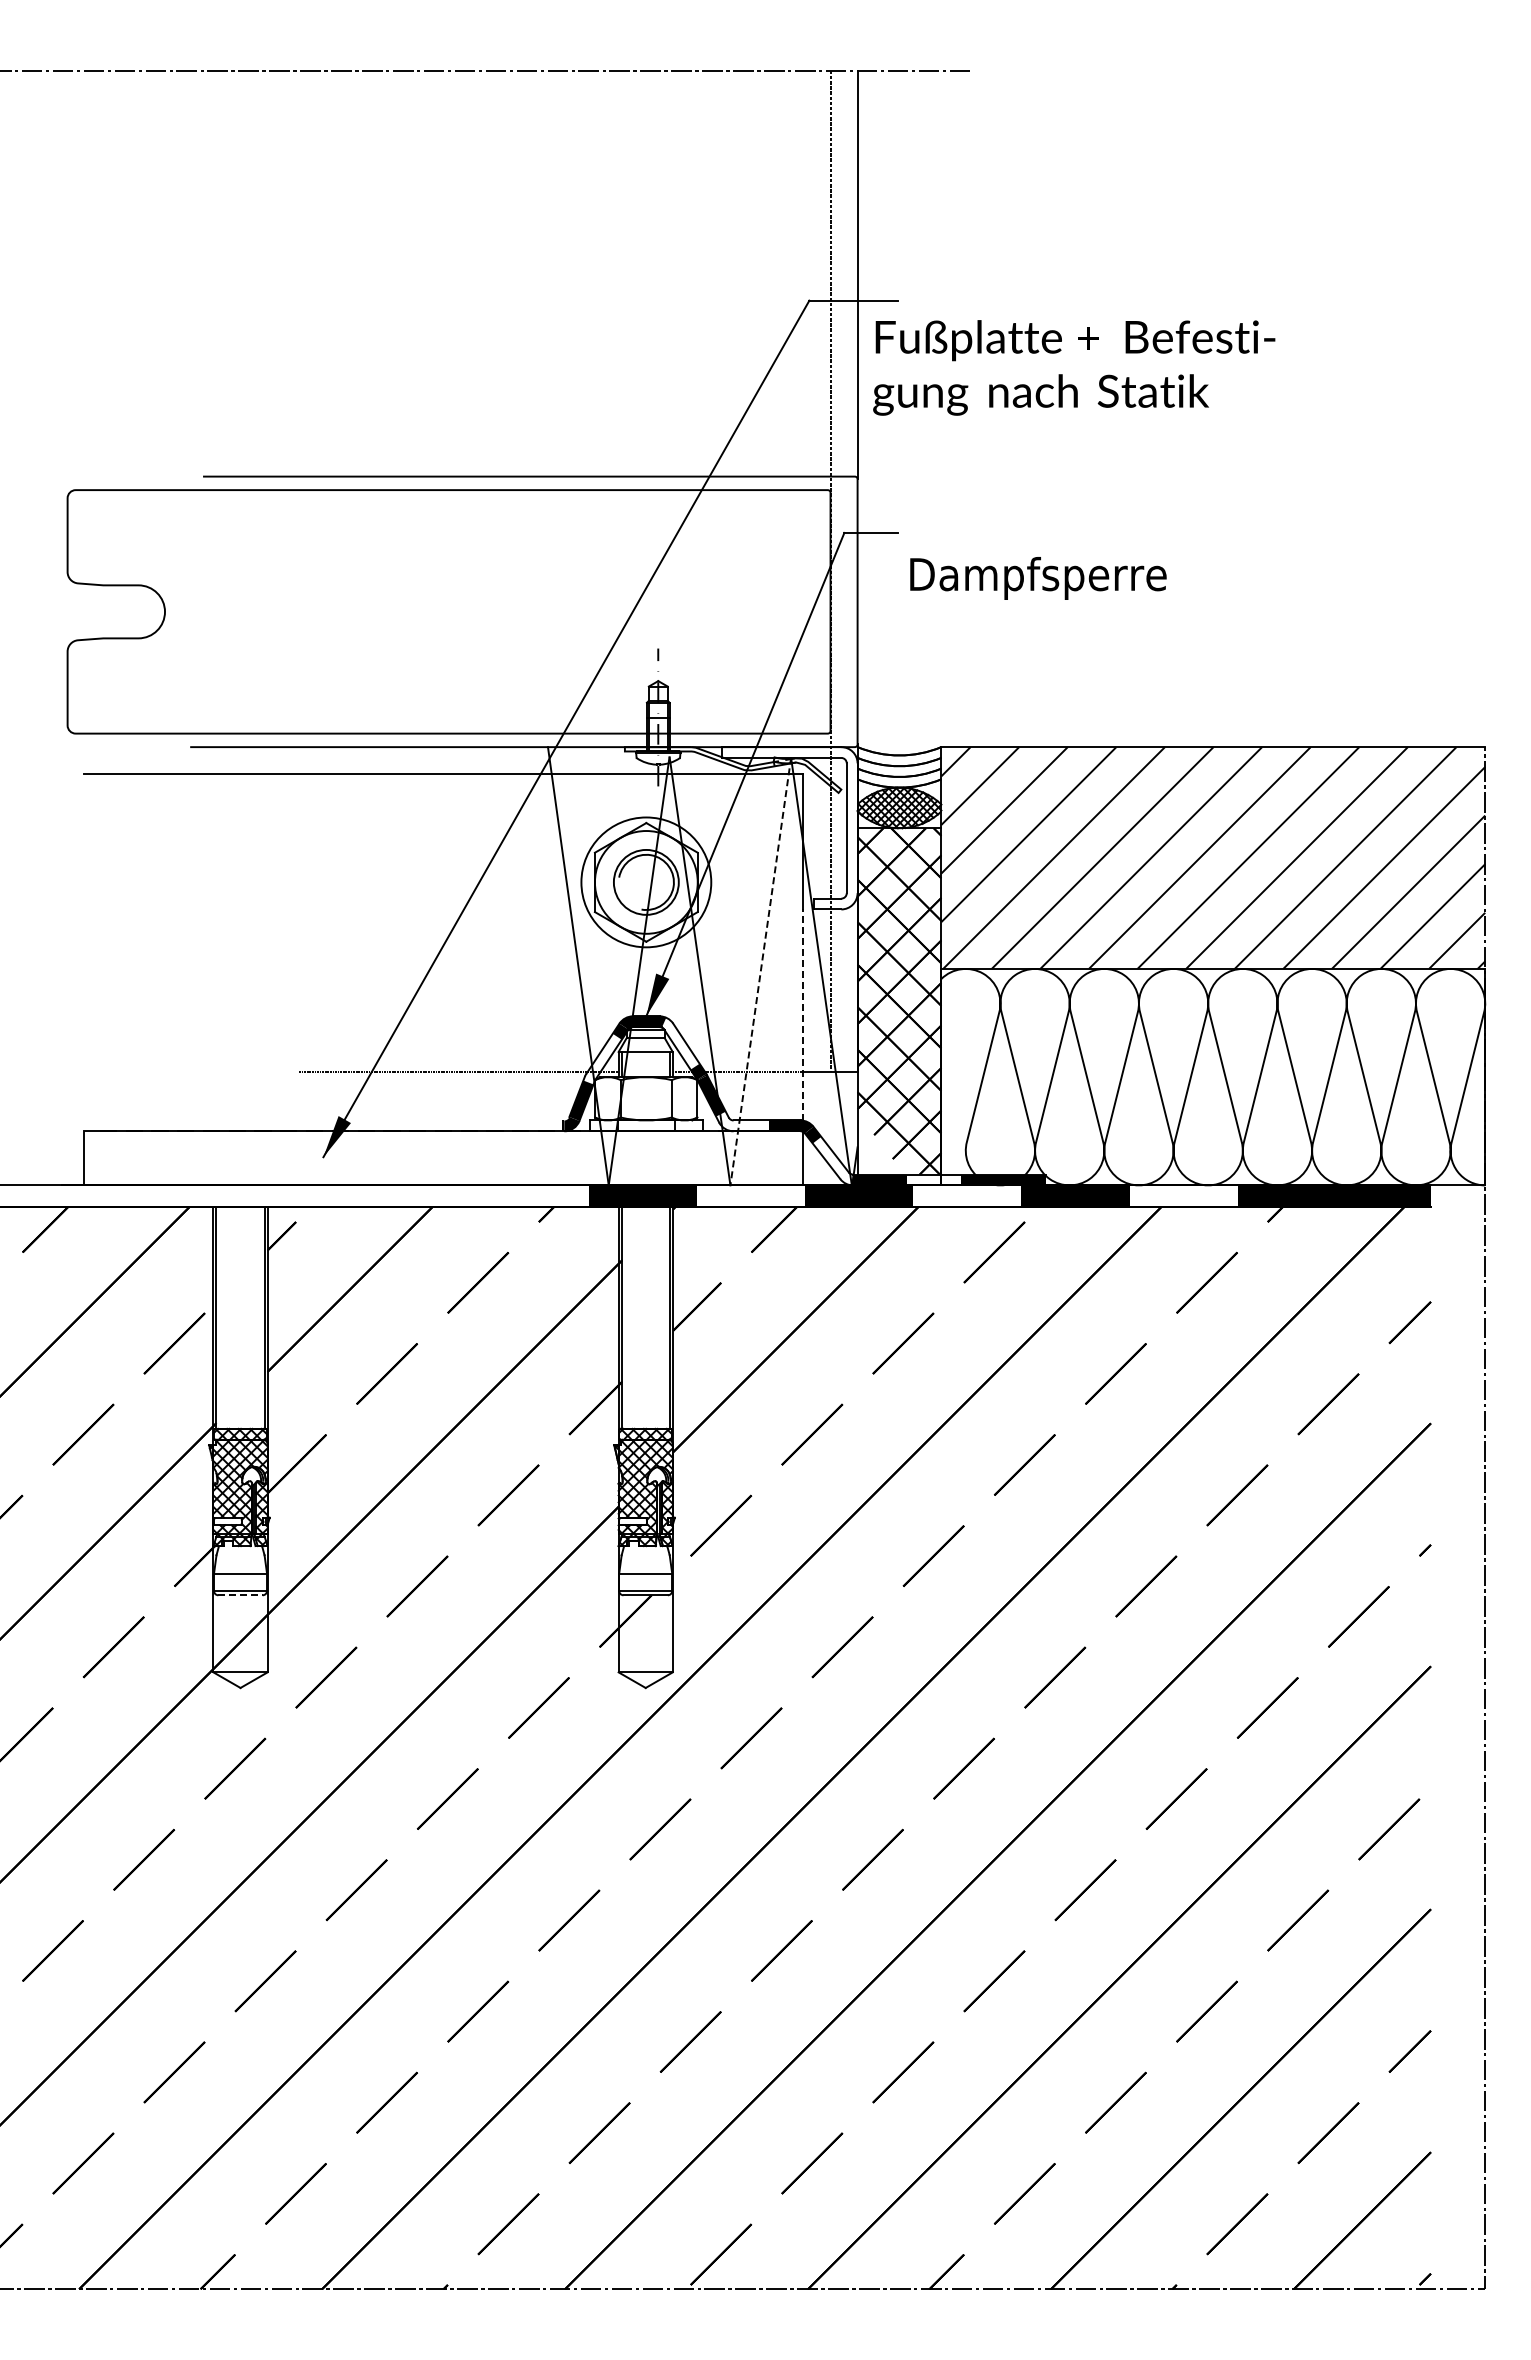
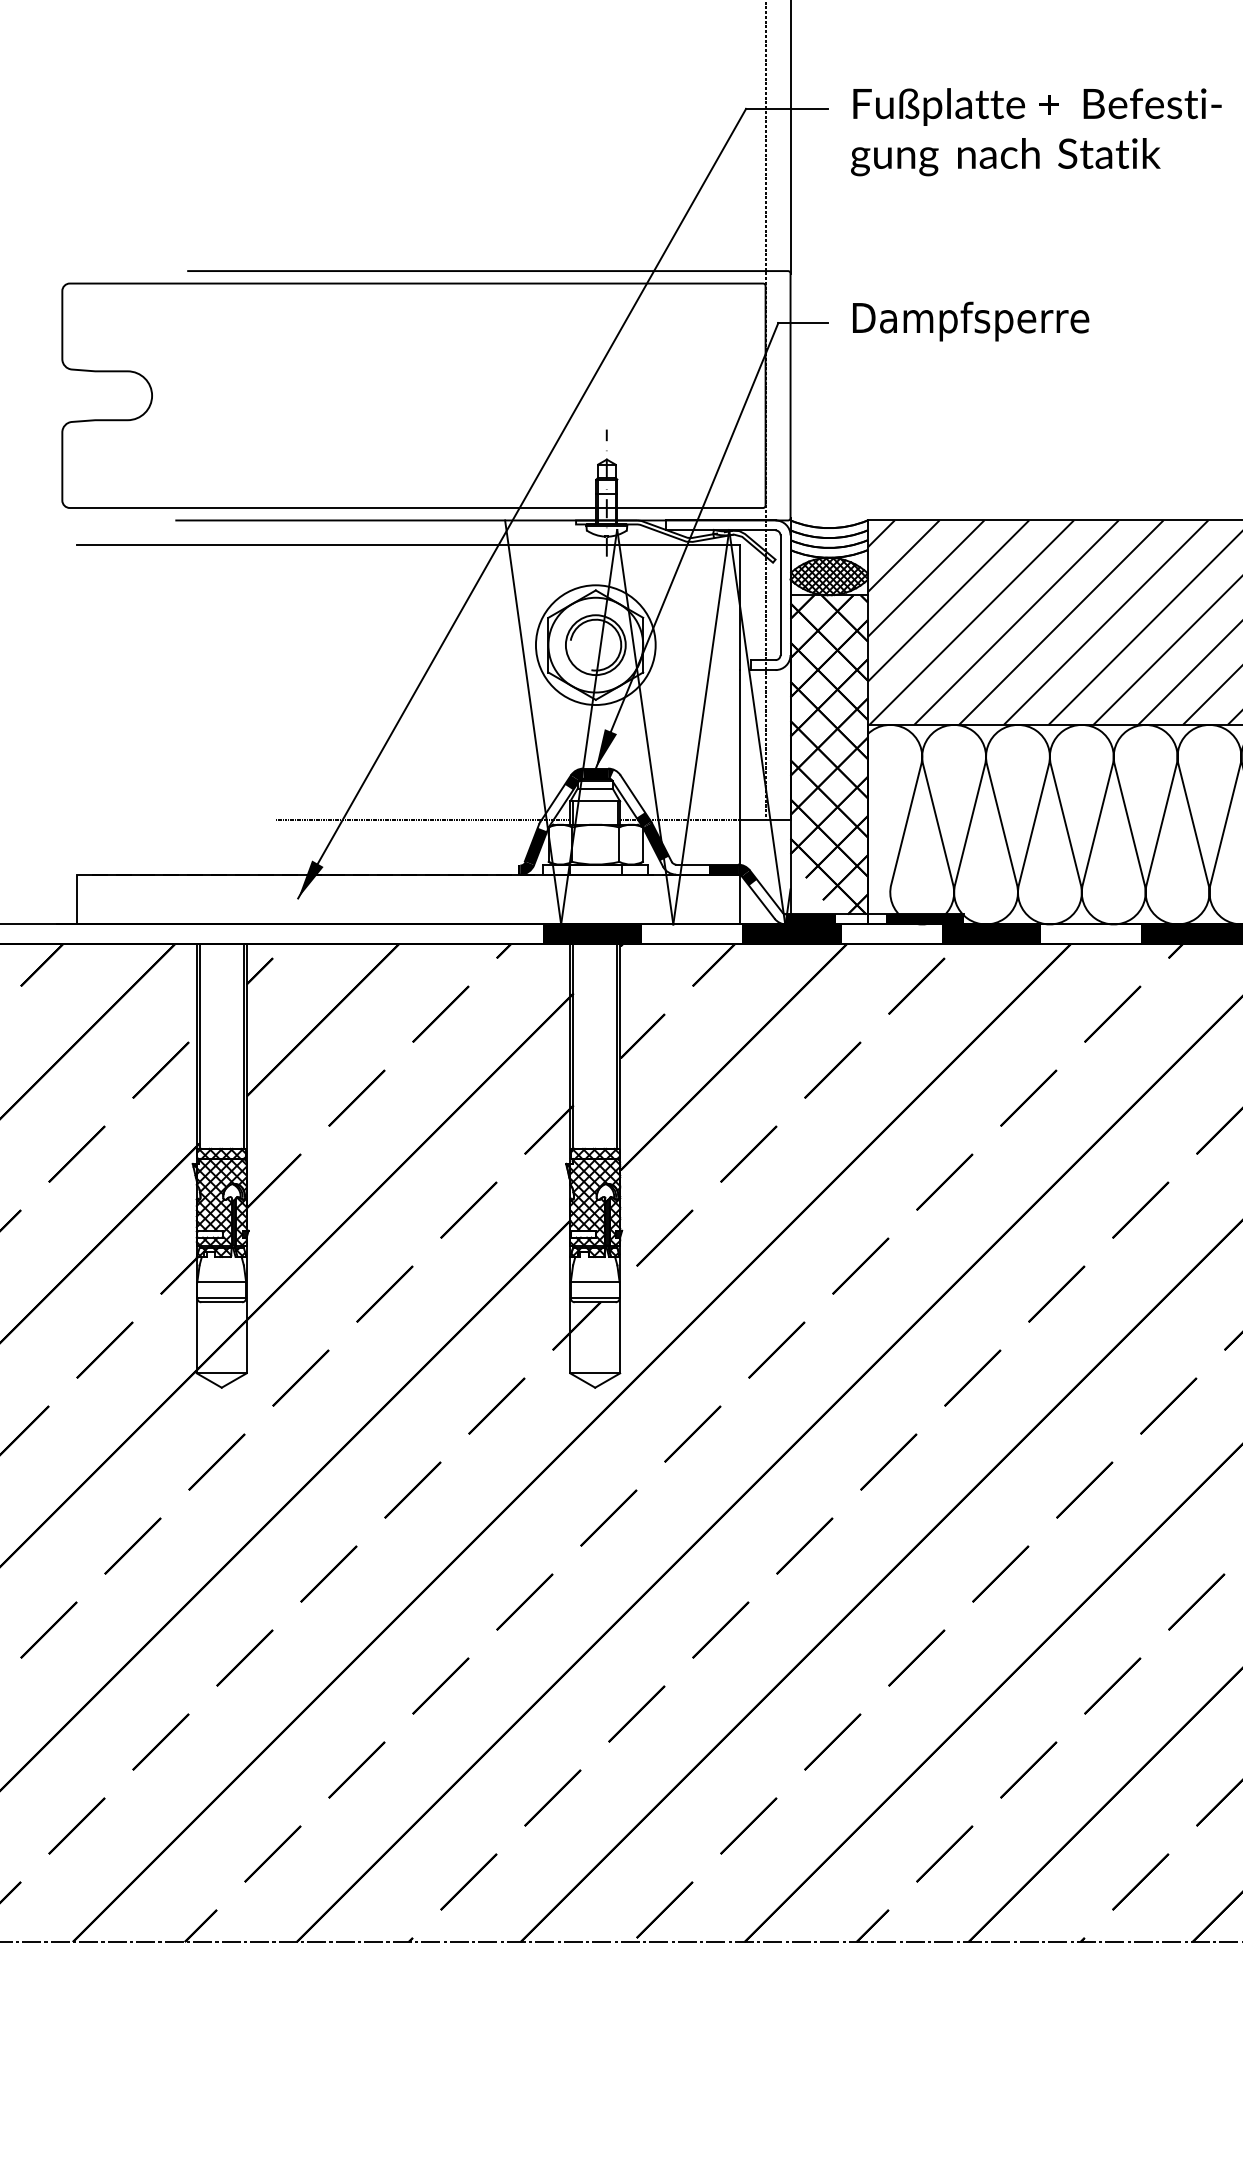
text: (1074, 367) -> (1036, 131), moved
text: (1038, 578) -> (971, 321), moved
line: (760, 971) -> (701, 727), dashed -> solid
line: (803, 1020) -> (740, 772), dashed -> solid
line: (241, 1595) -> (222, 1302), dashed -> solid

